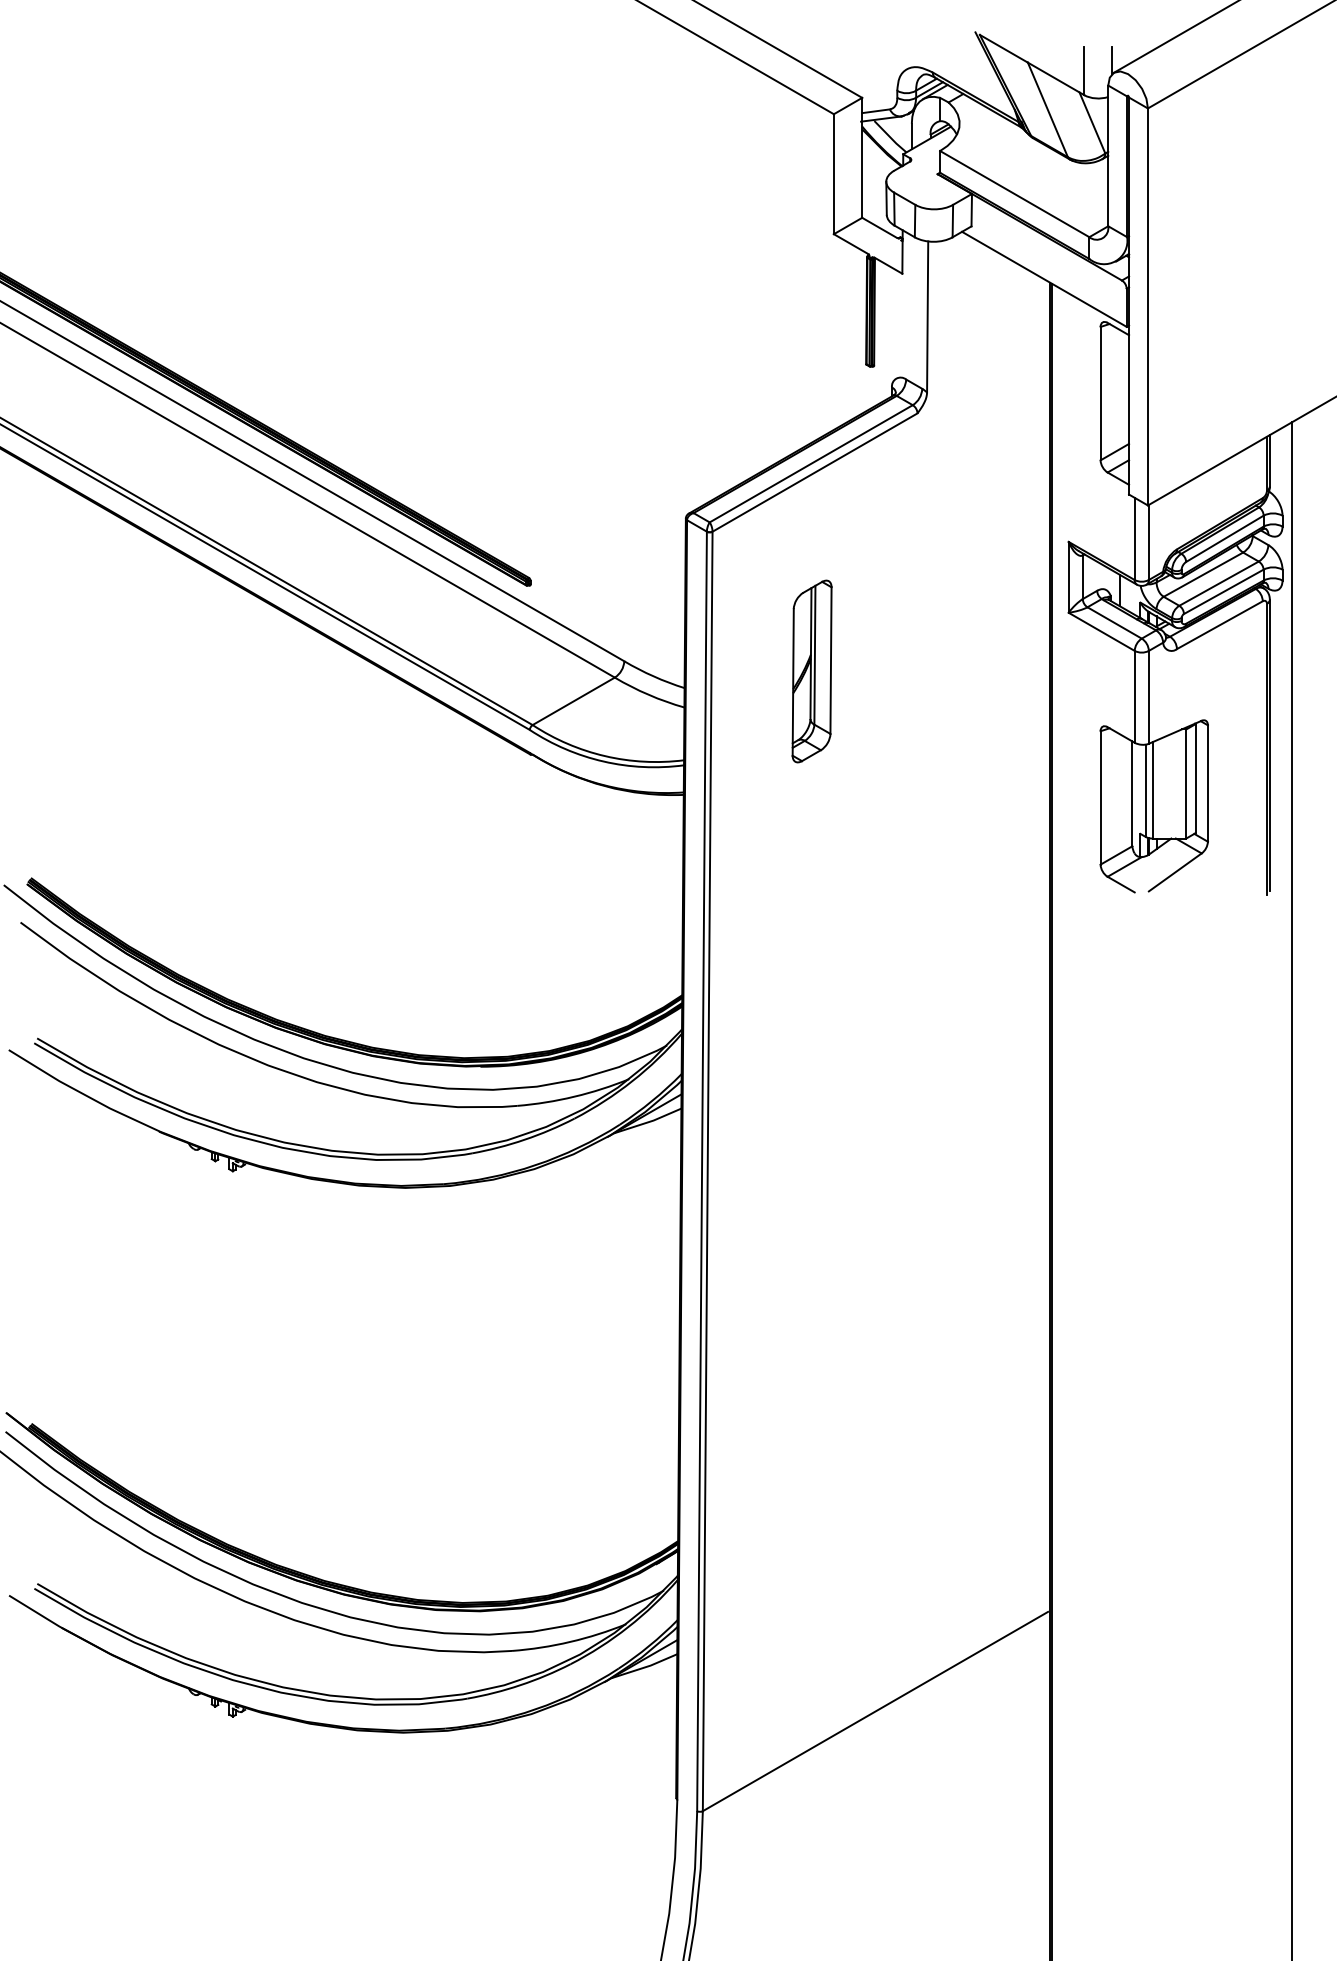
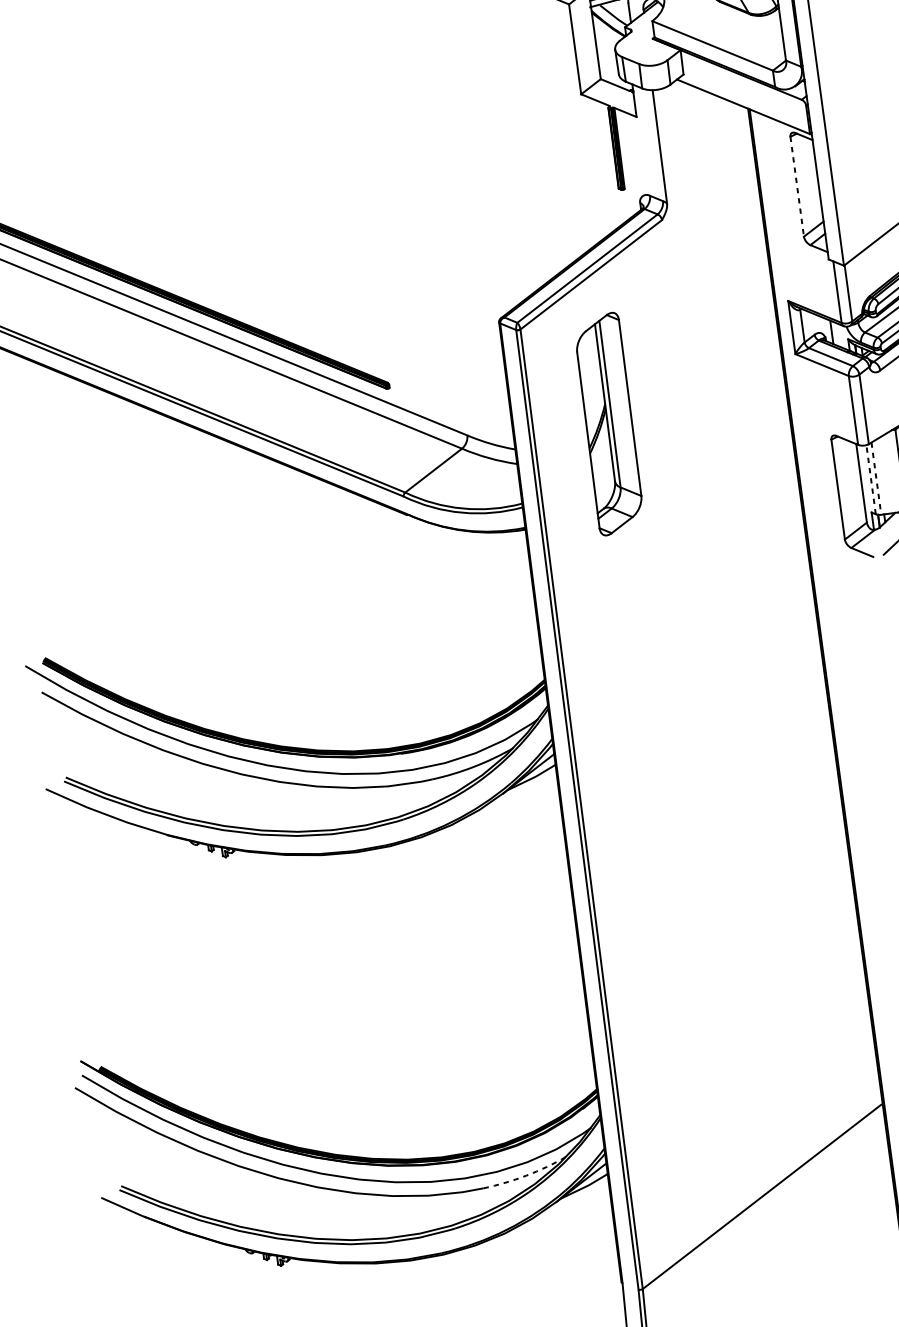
line: (1100, 393) -> (797, 186), solid -> dashed
part: (811, 671) -> (608, 424), size x1.6
line: (1145, 790) -> (871, 479), solid -> dashed
line: (1152, 790) -> (876, 478), solid -> dashed
arc: (570, 1641) -> (526, 1175), solid -> dashed

